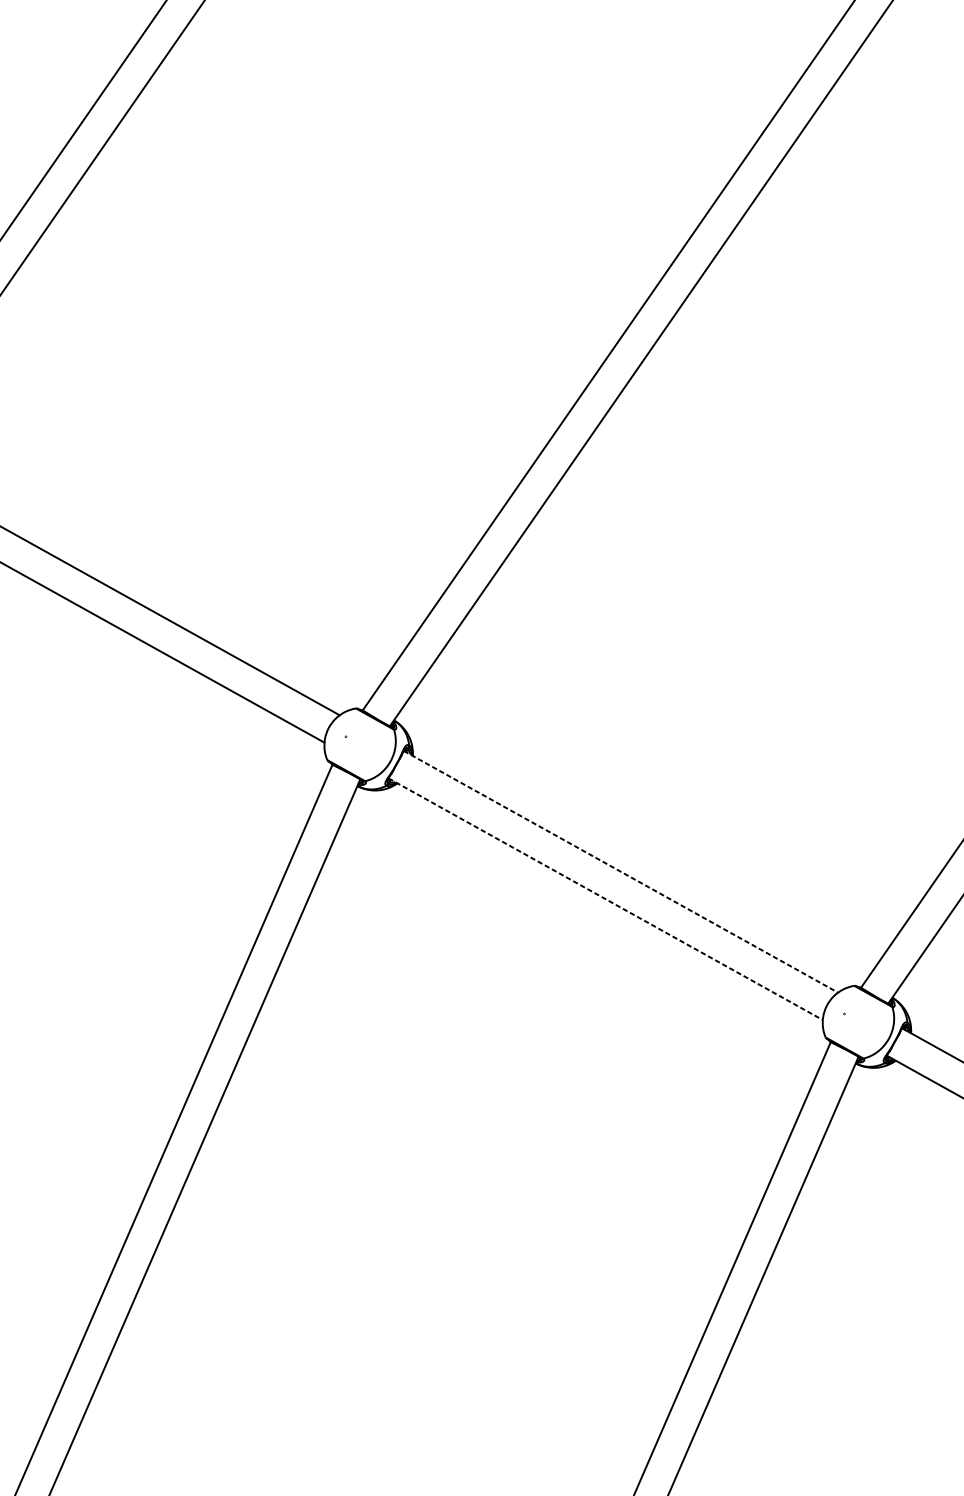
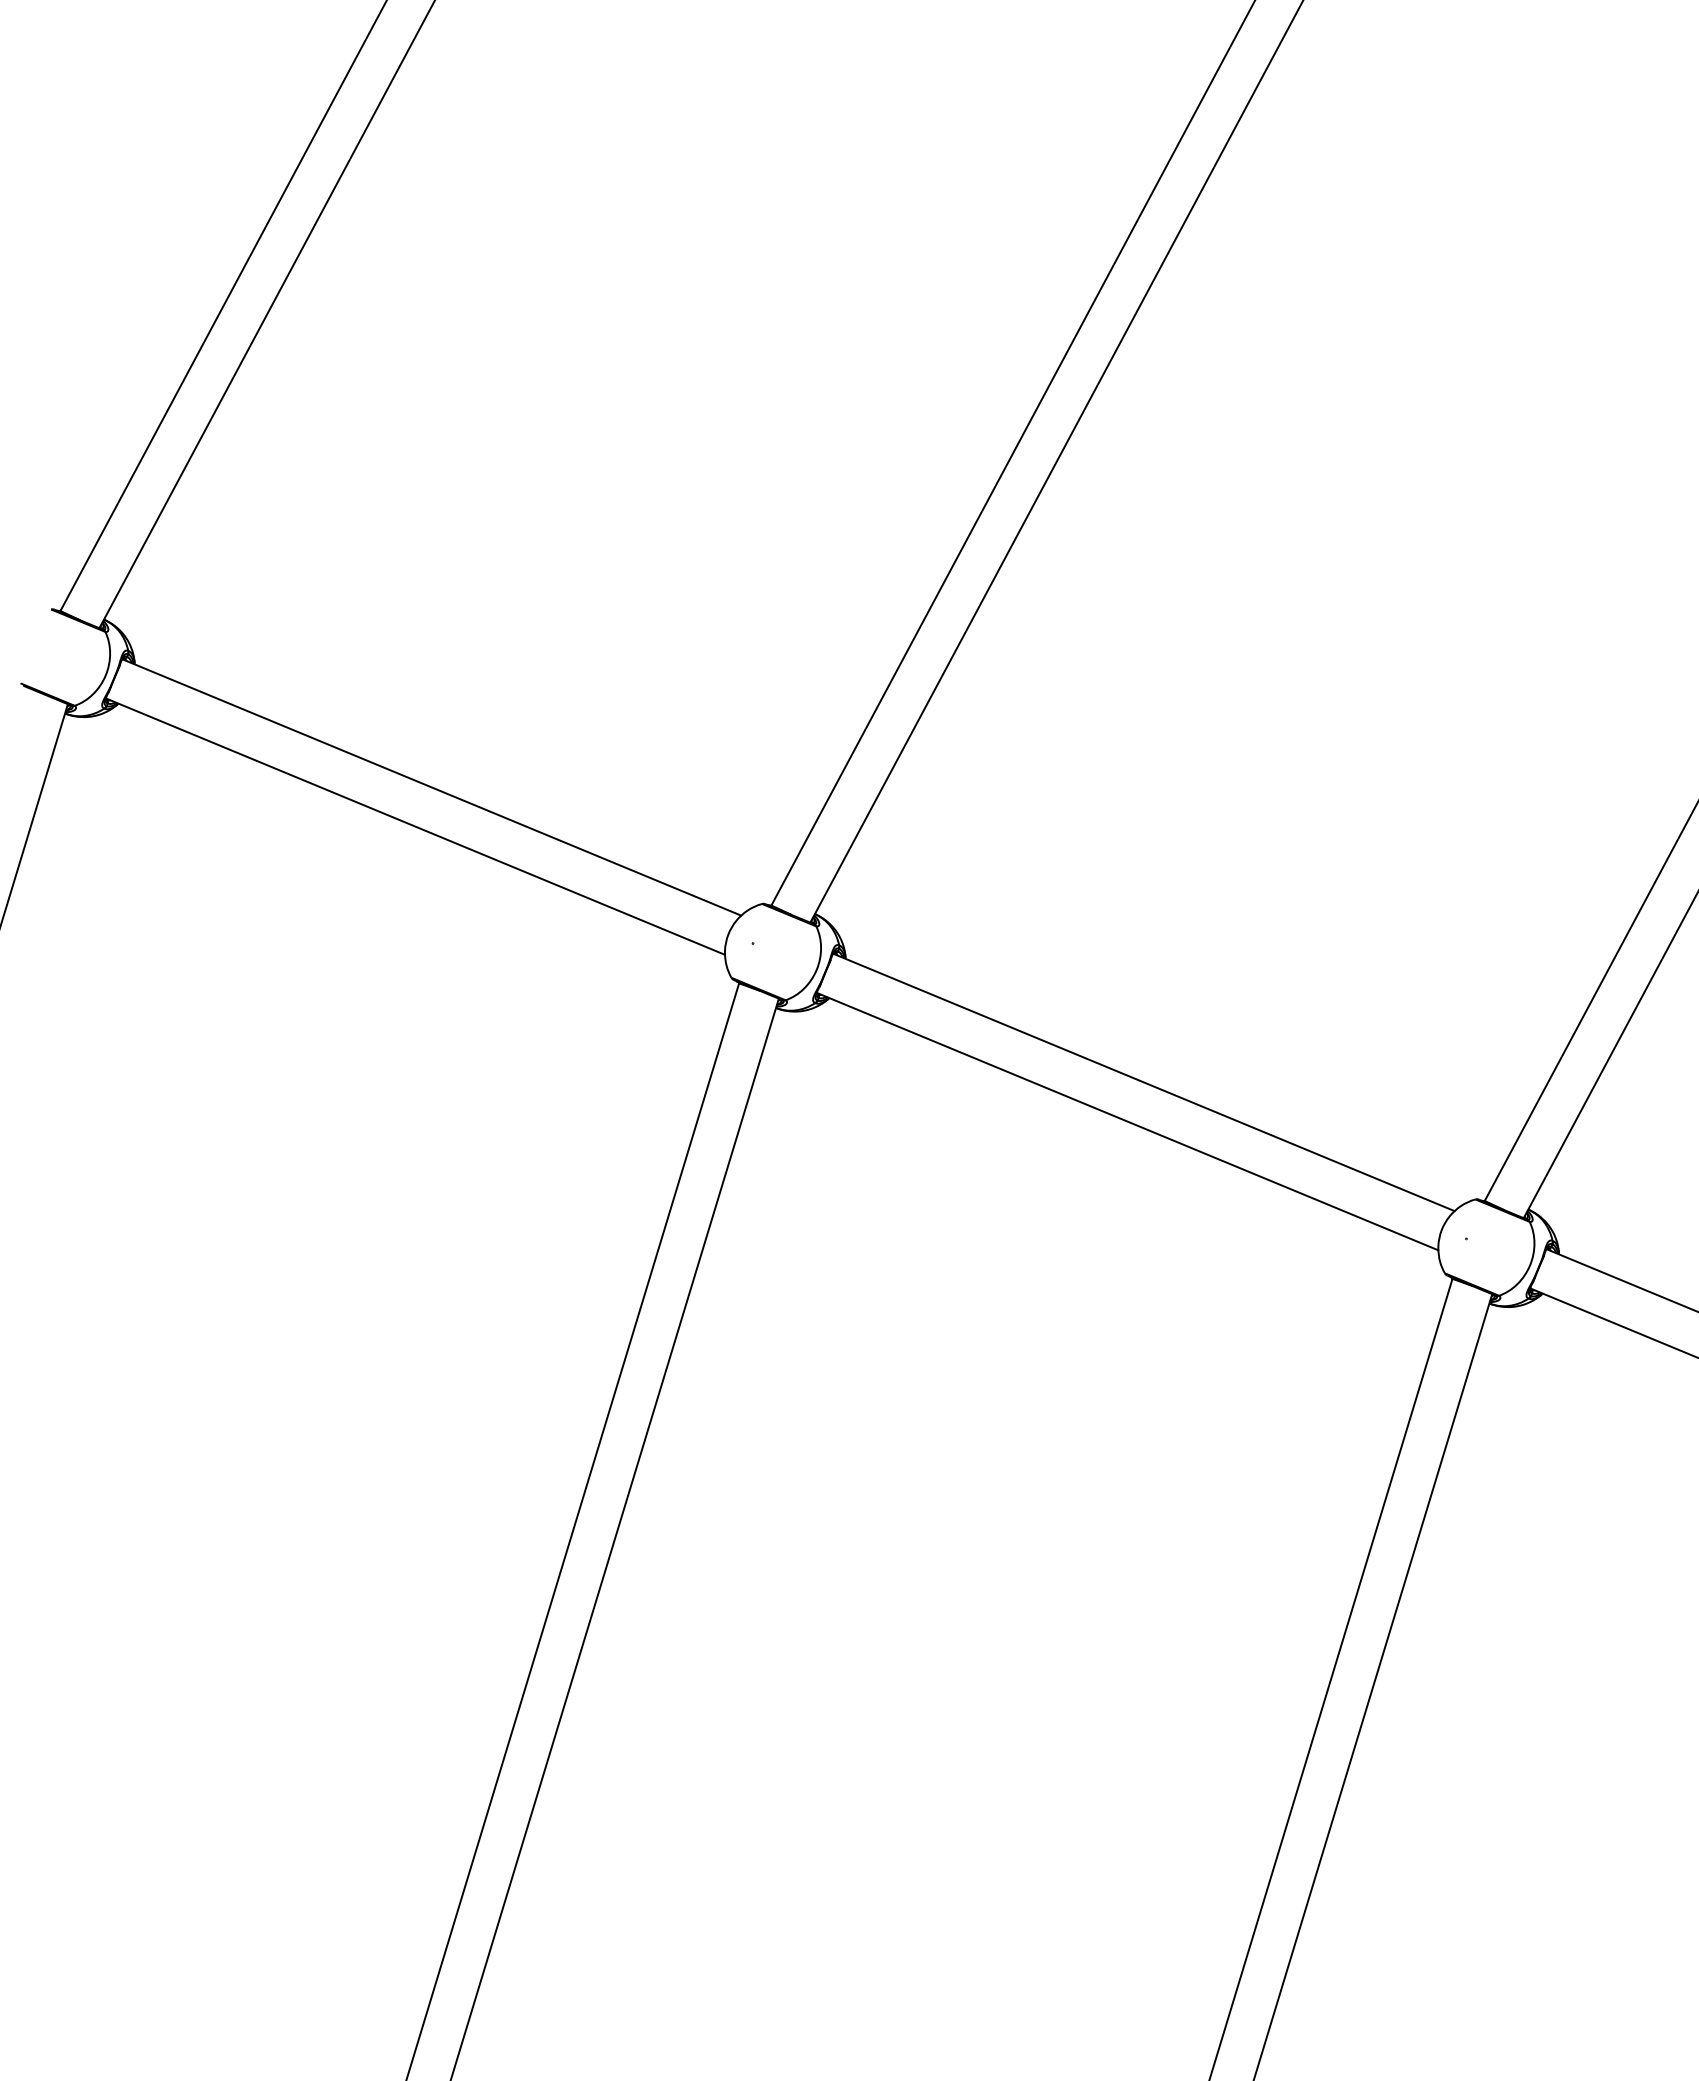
line: (621, 871) -> (1144, 1082), dashed -> solid
line: (606, 899) -> (1128, 1121), dashed -> solid

